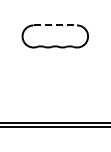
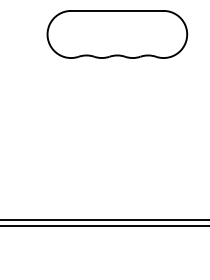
line: (55, 25) -> (117, 11), dashed -> solid

